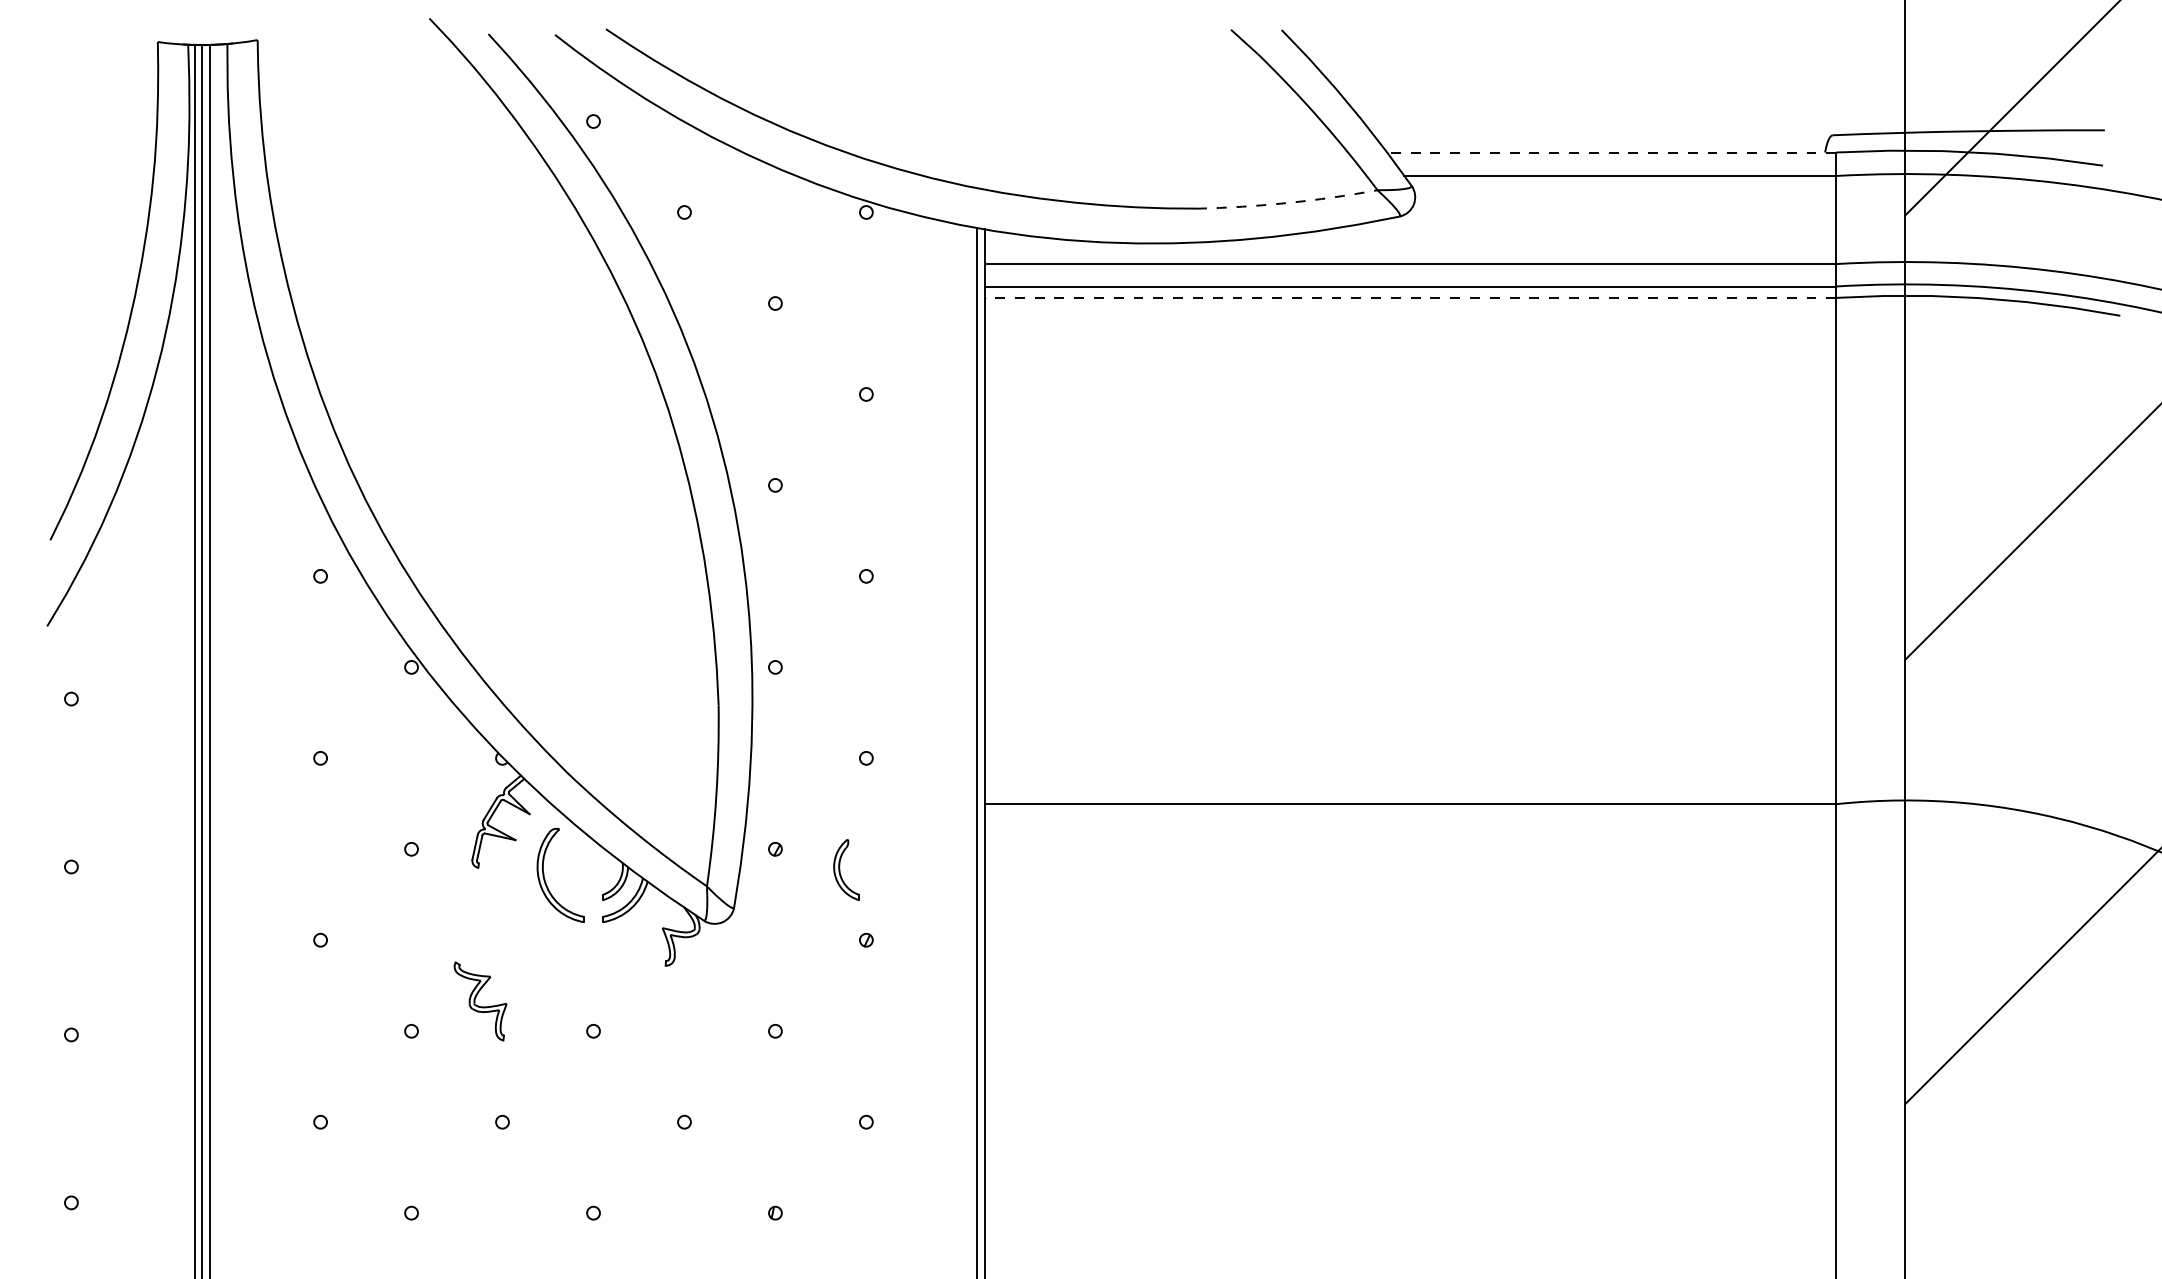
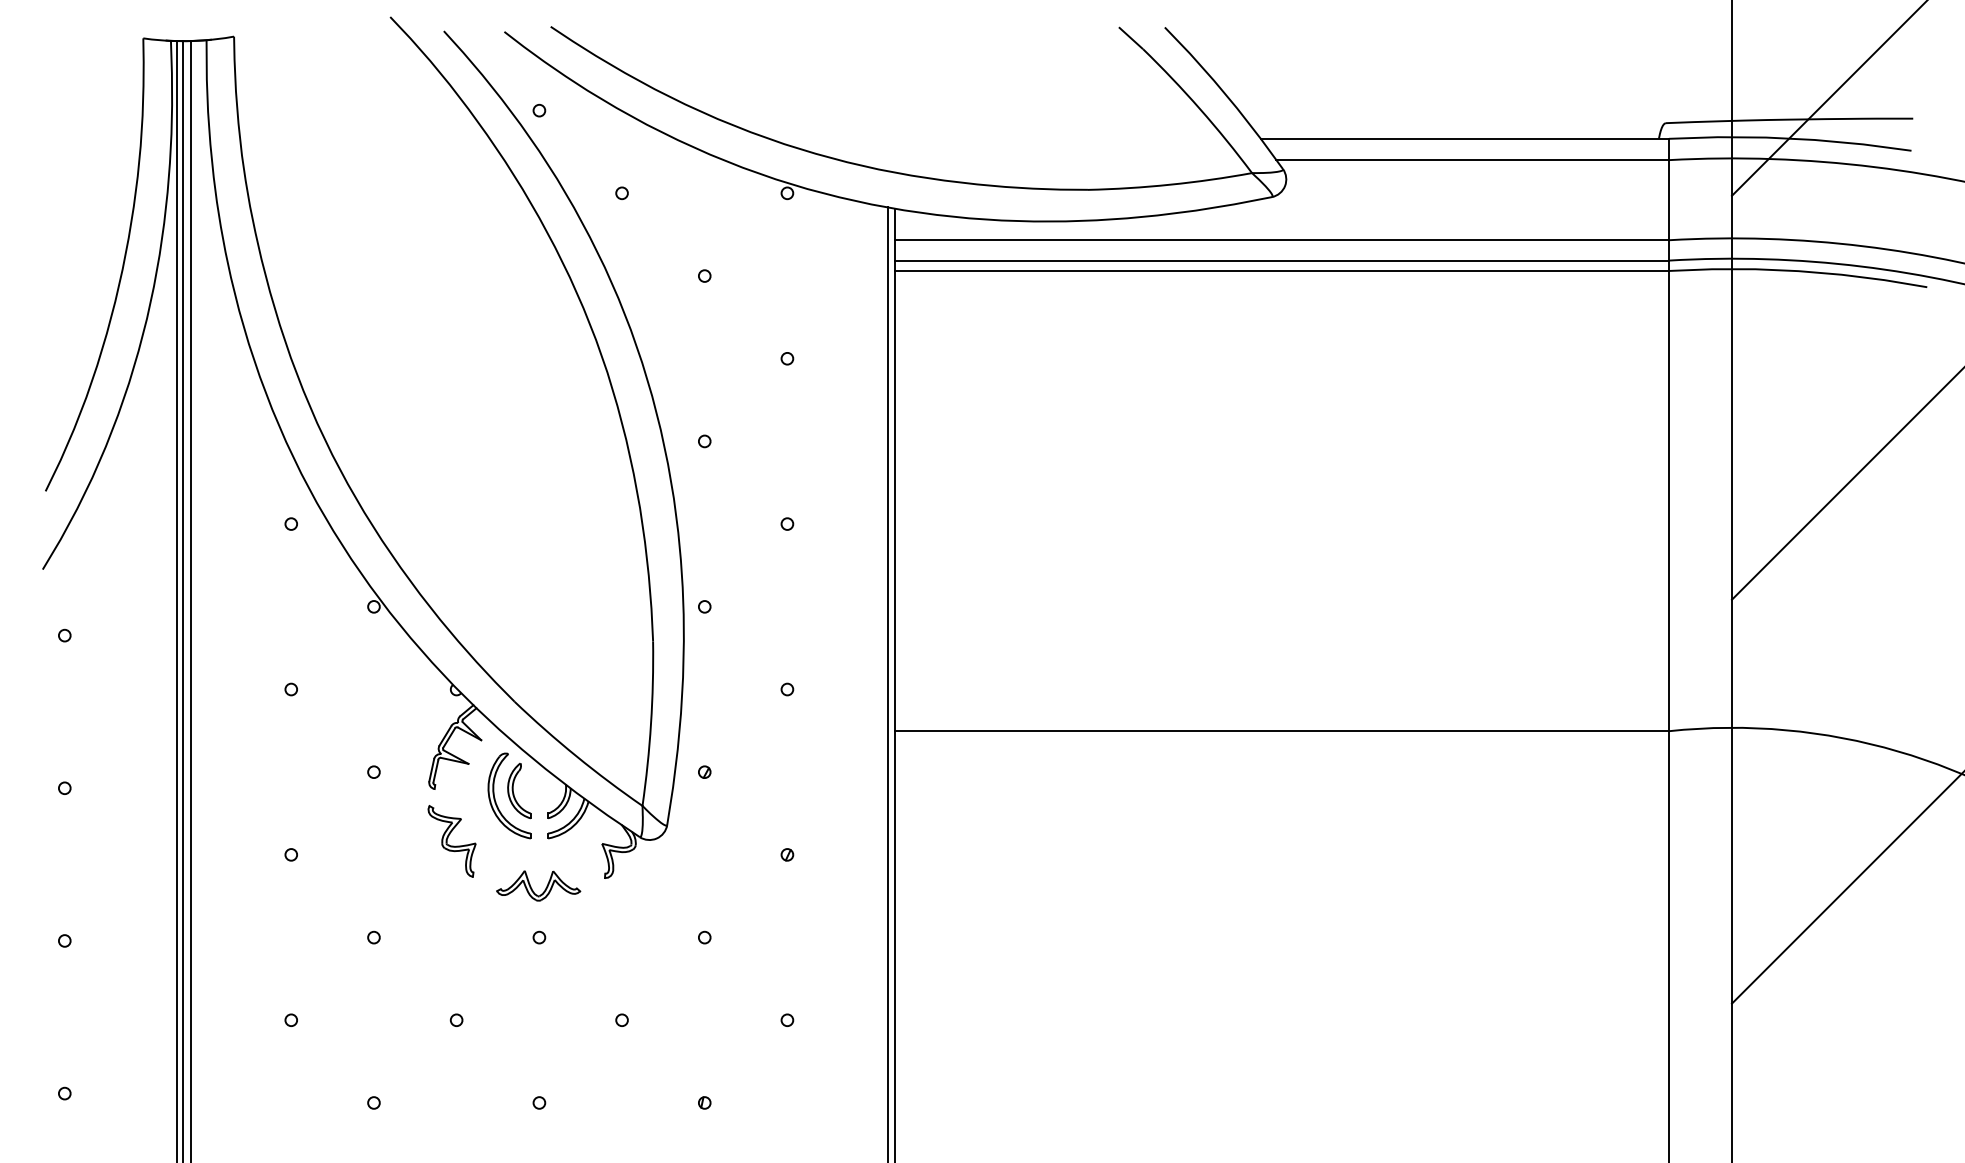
line: (1611, 152) -> (1464, 138), dashed -> solid
arc: (1287, 203) -> (1170, 185), dashed -> solid
line: (1410, 297) -> (1282, 270), dashed -> solid
part: (846, 869) -> (519, 790), moved
part: (586, 978) -> (532, 889), added
part: (480, 1001) -> (452, 841), moved

